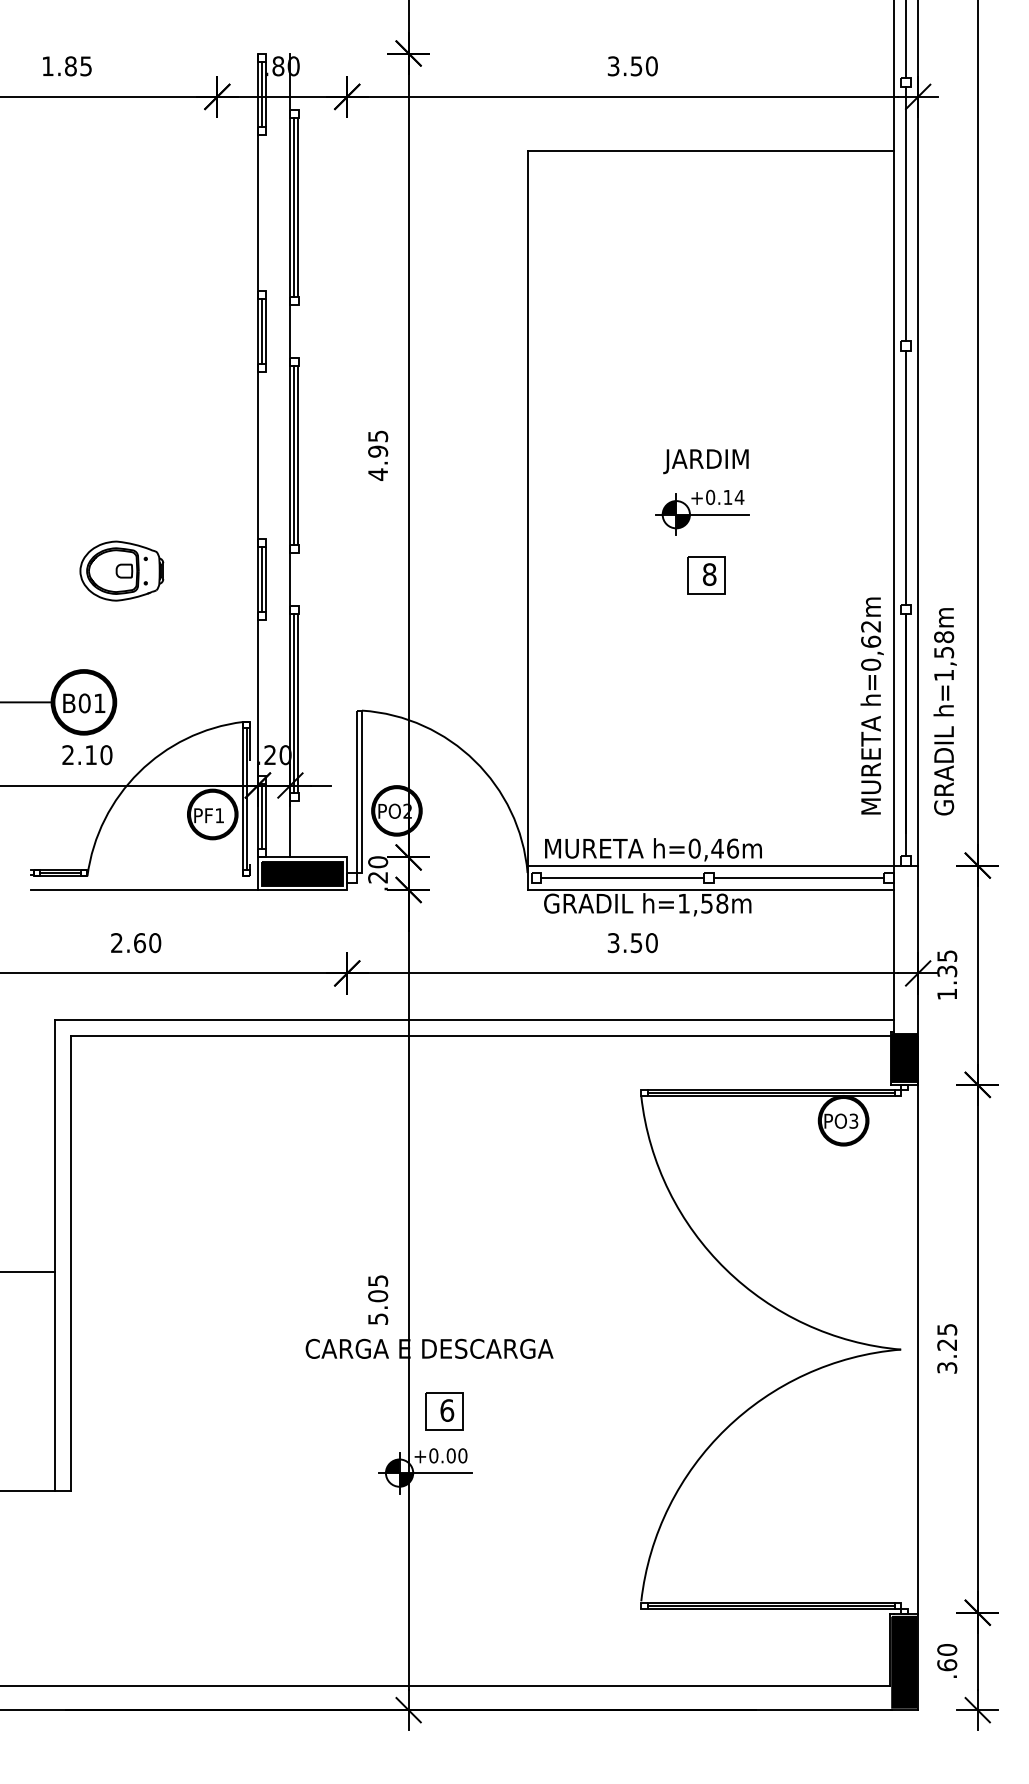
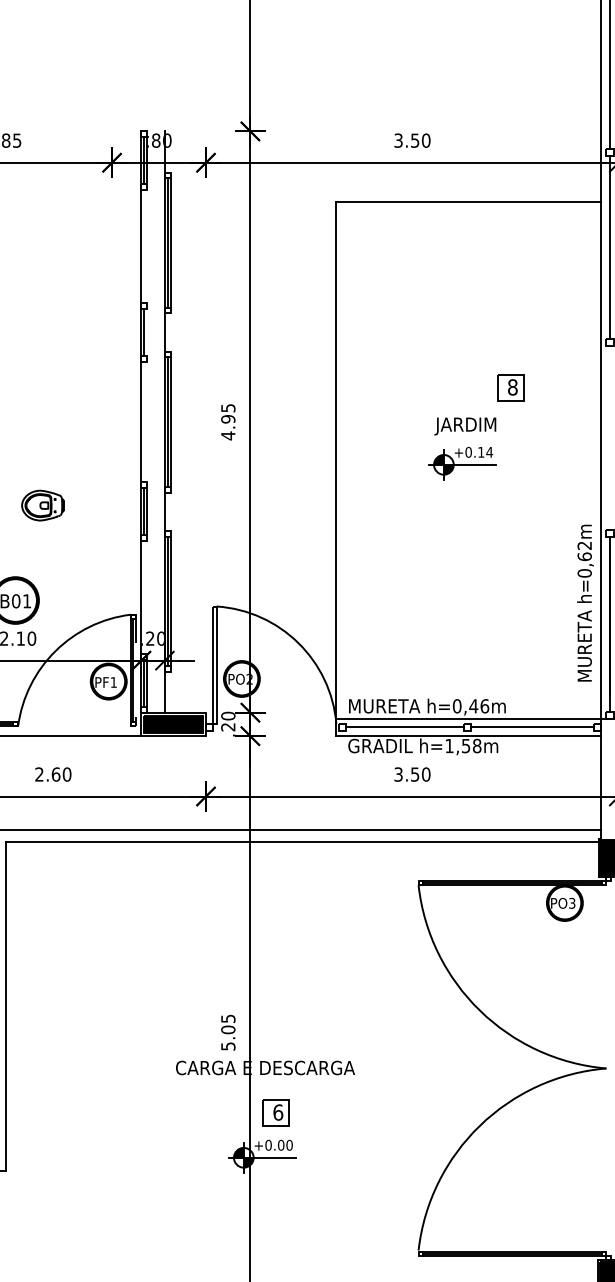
line: (266, 331) -> (147, 332), removed
line: (906, 477) -> (610, 437), removed
part: (121, 570) -> (42, 505), size x0.7
part: (706, 575) -> (510, 388), moved

